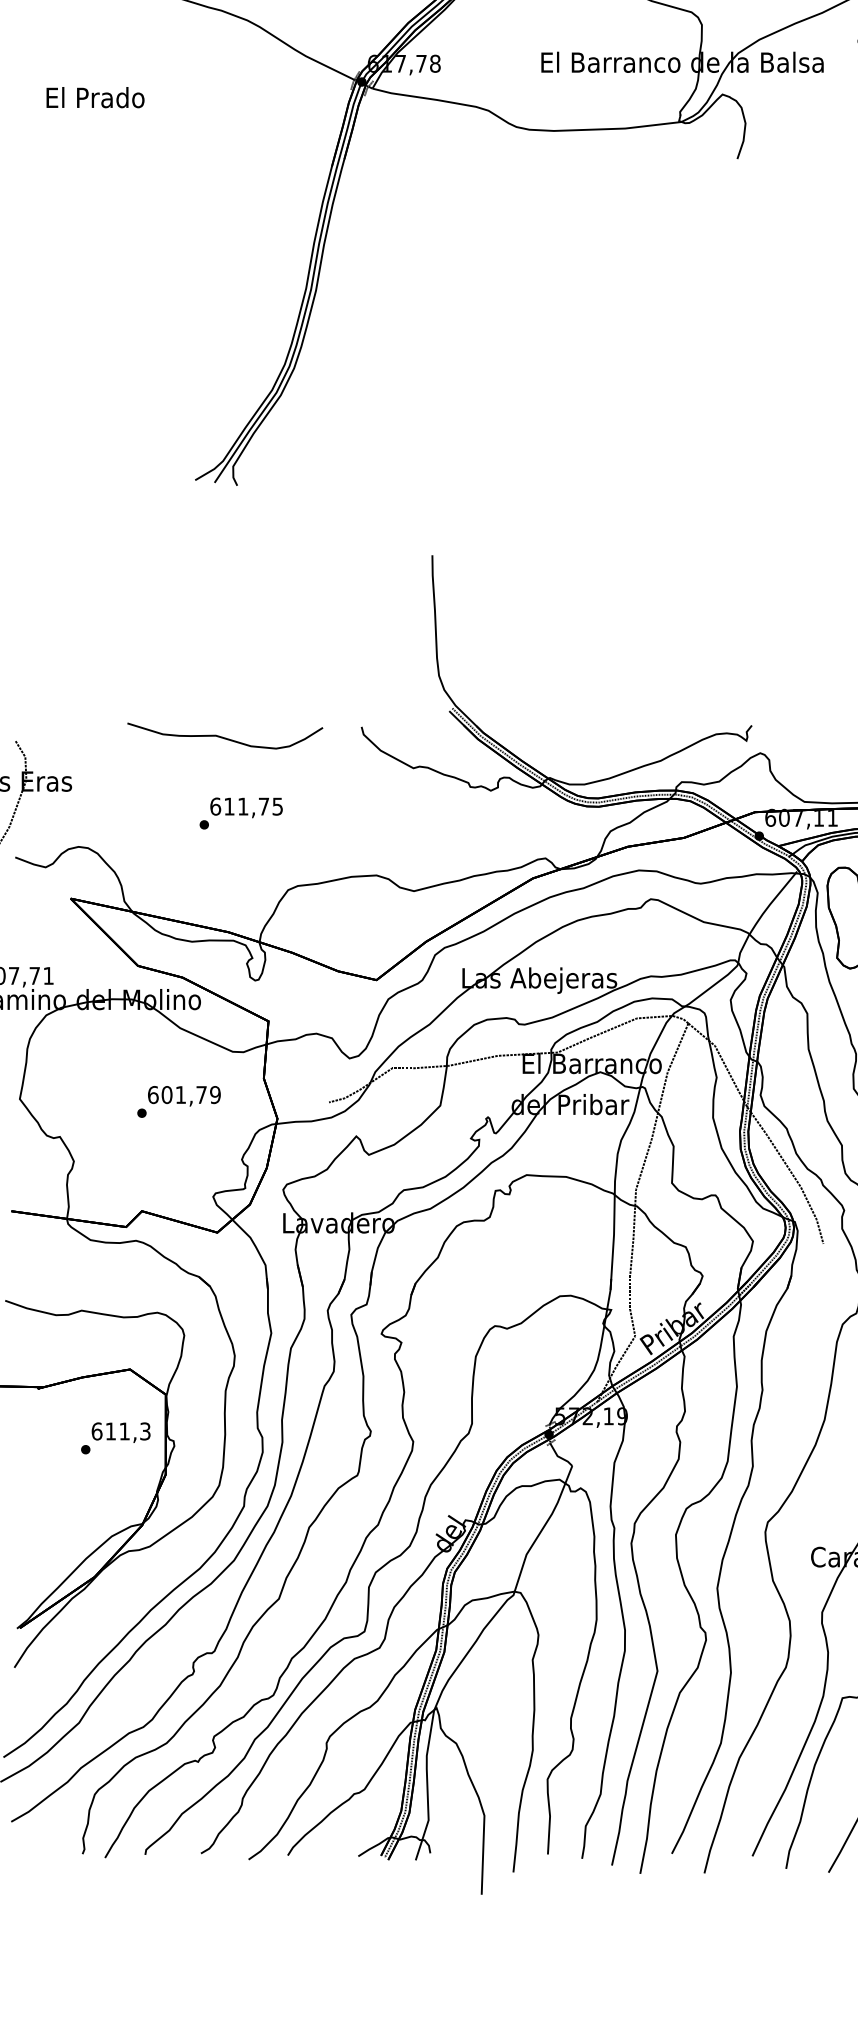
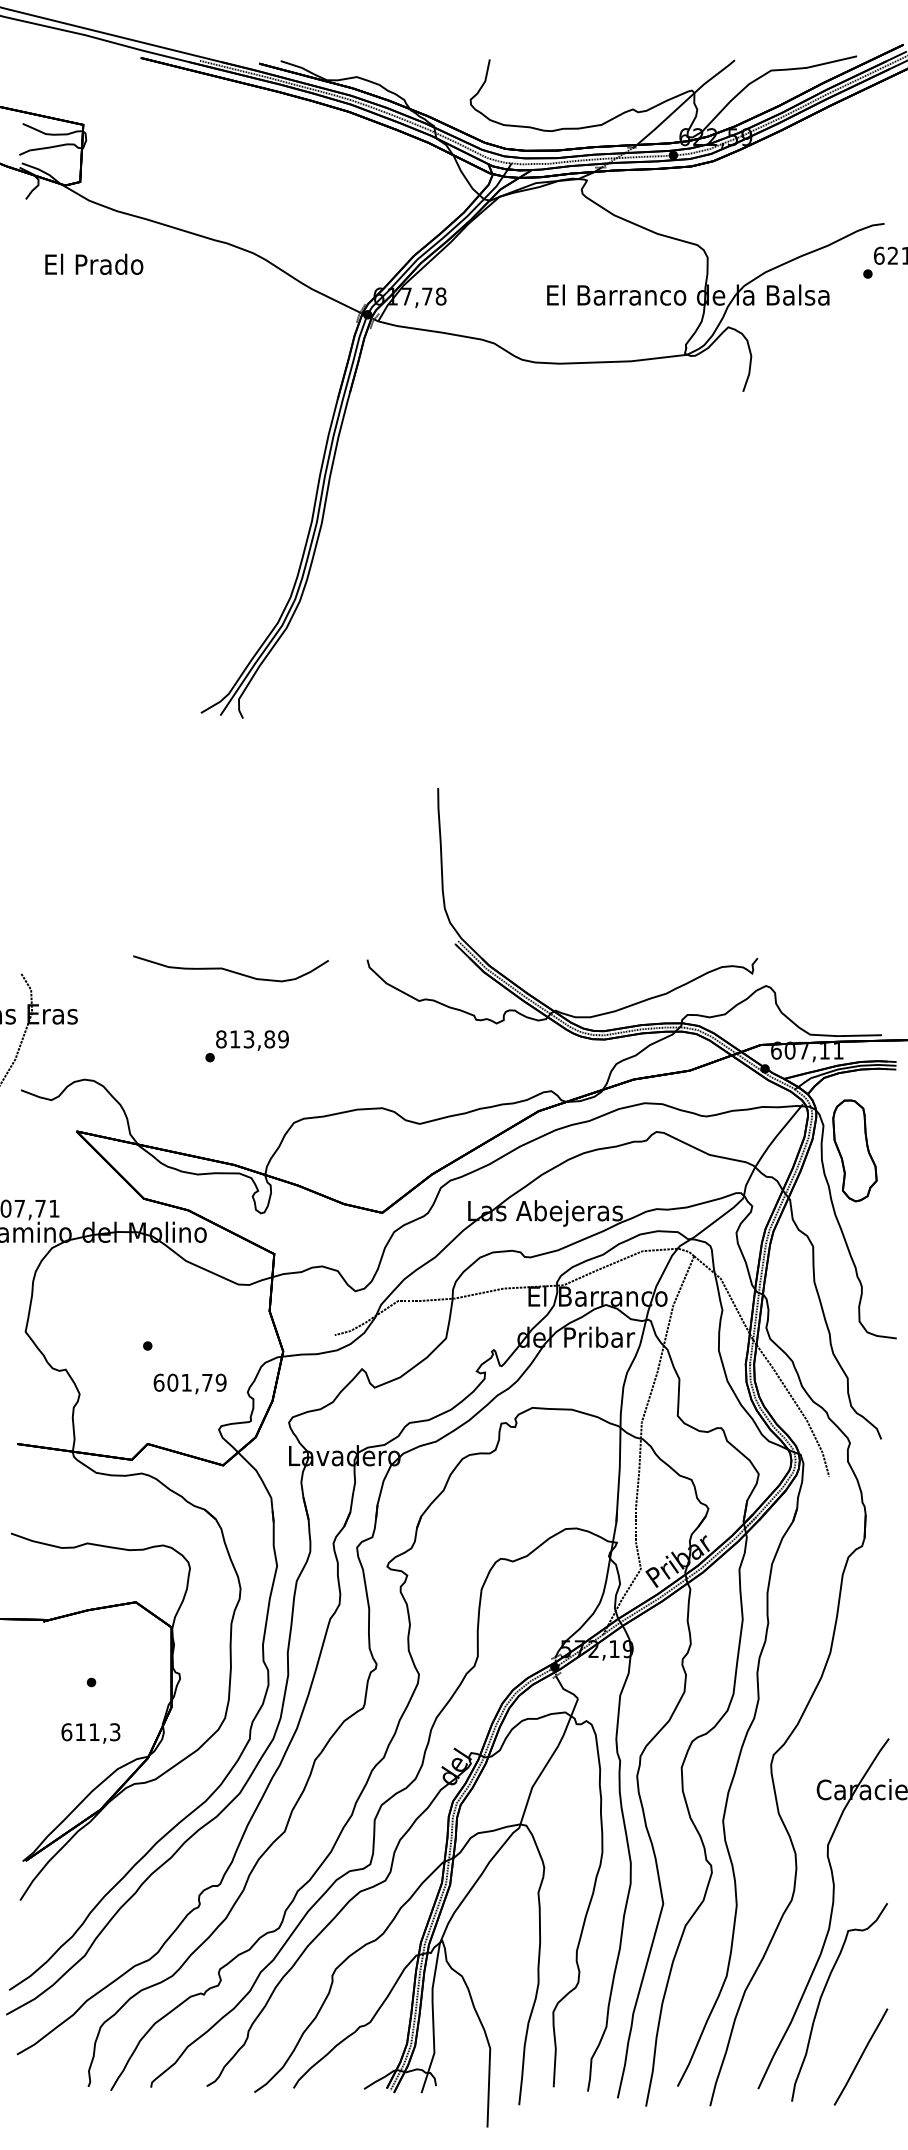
text: (95, 96) -> (94, 263), moved
text: (246, 806) -> (252, 1039), 611,75 -> 813,89
text: (183, 1095) -> (189, 1383), moved
text: (120, 1432) -> (90, 1733), moved

